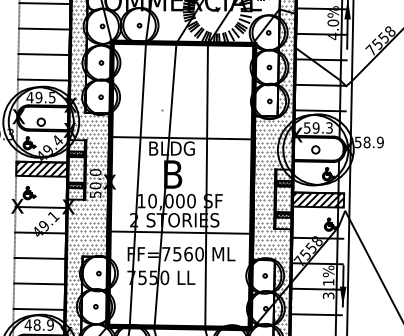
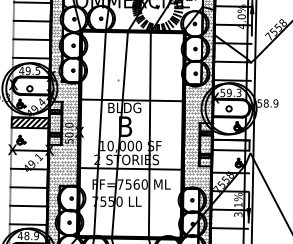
hatch: (317, 199) -> (230, 144), removed

